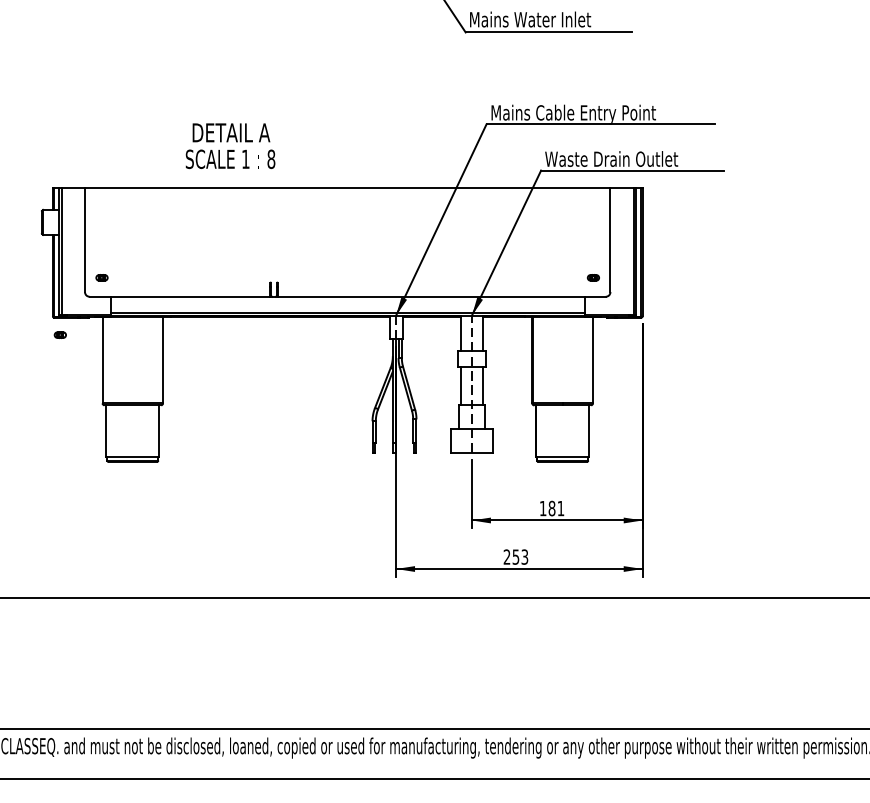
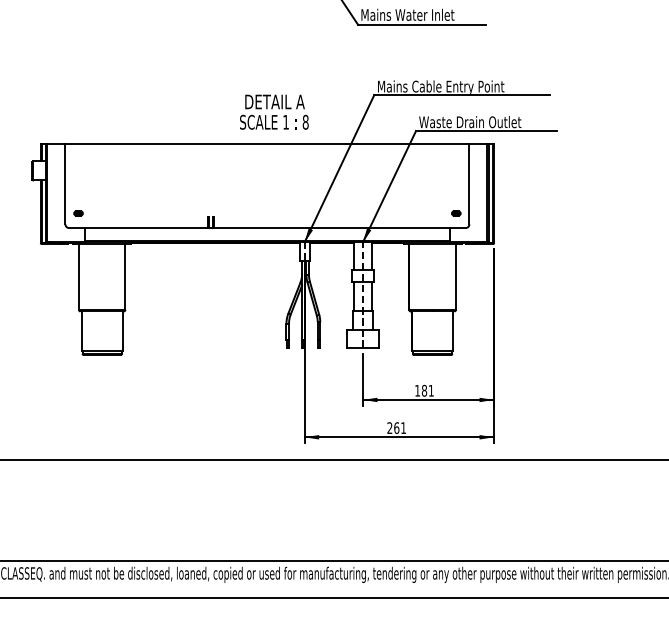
text: (230, 145) -> (274, 111), moved
part: (60, 335) -> (46, 257), removed
text: (520, 557) -> (400, 428), 253 -> 261

